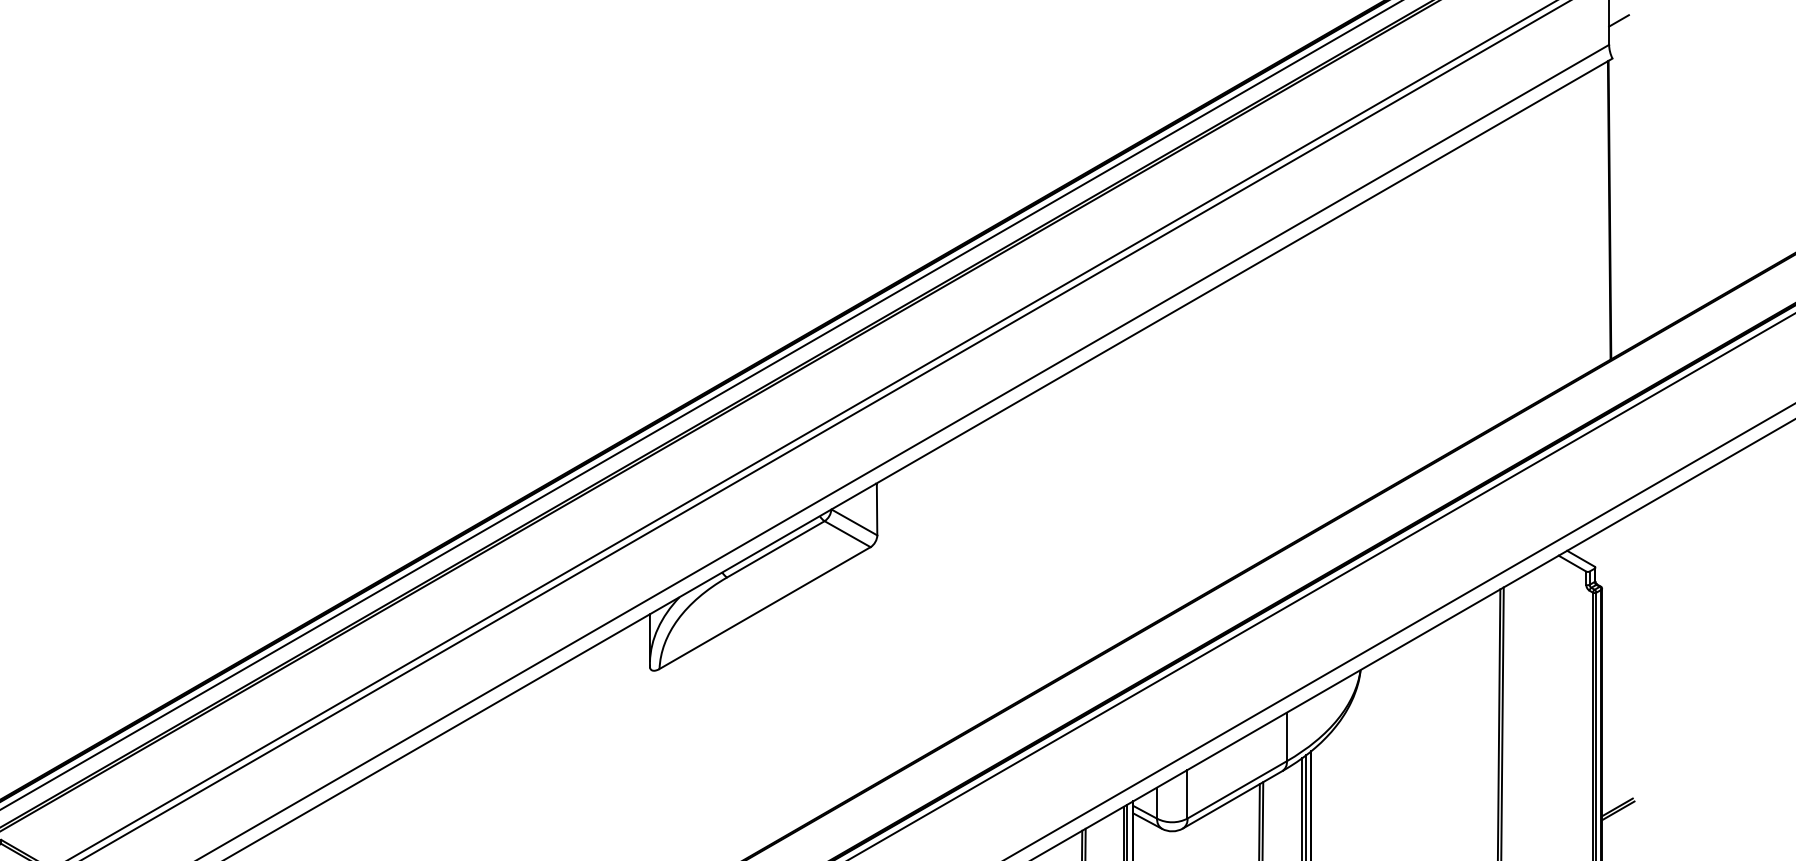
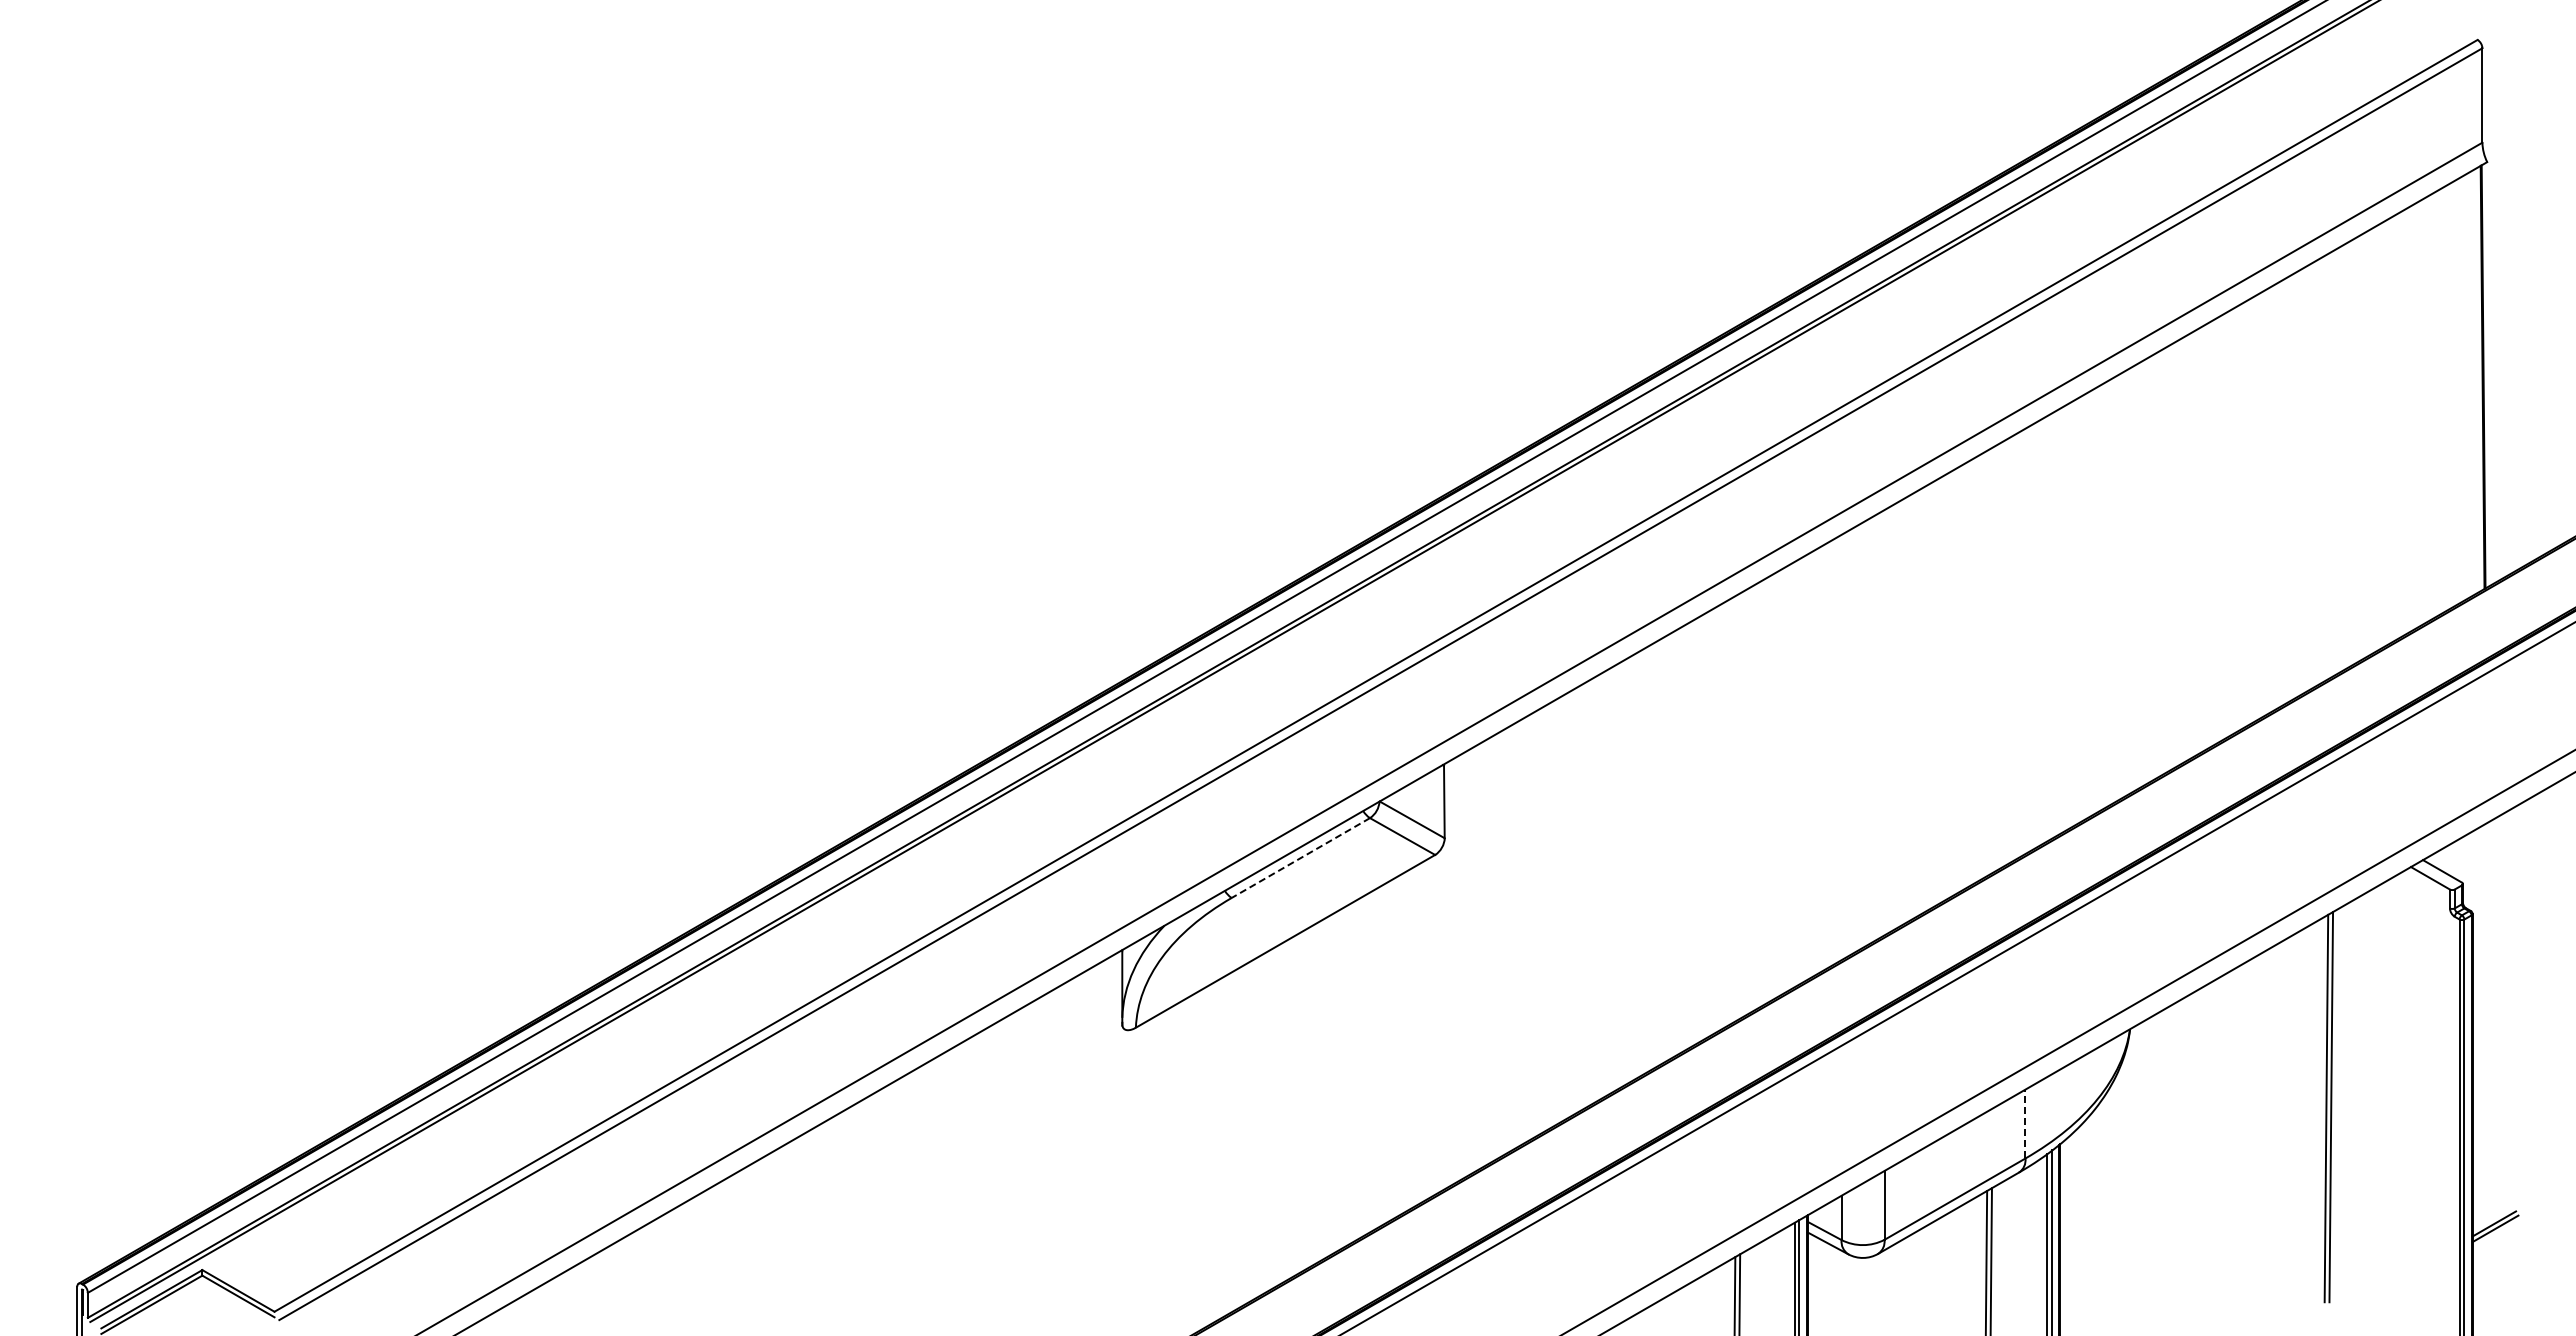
line: (1619, 20) -> (2496, 108), removed
line: (775, 549) -> (1300, 858), solid -> dashed
line: (1286, 736) -> (2025, 1123), solid -> dashed

